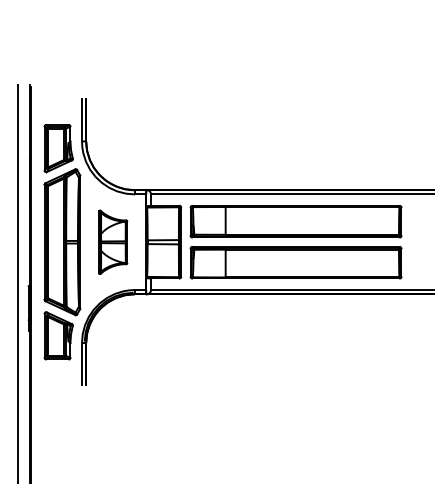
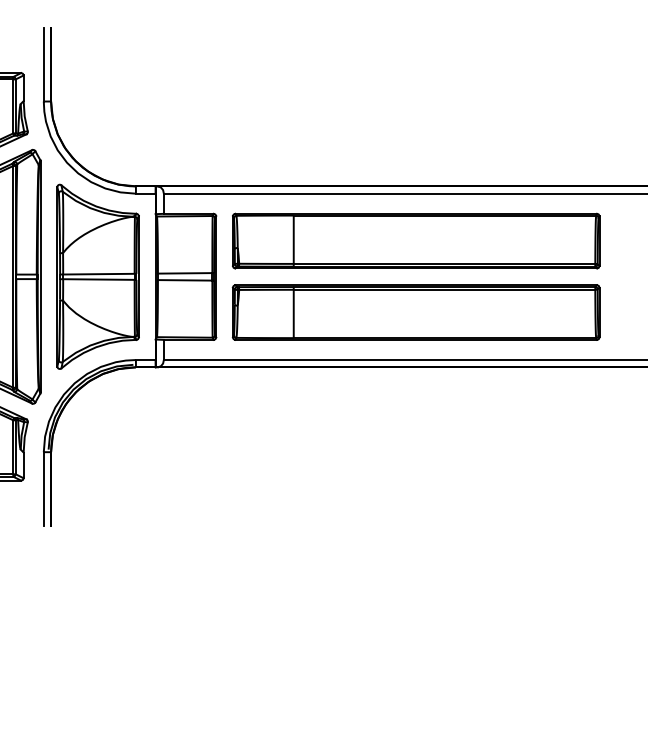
part: (112, 242) -> (96, 277), size x1.67

